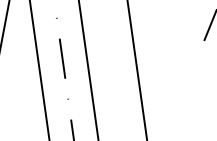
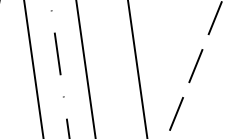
line: (192, 70) -> (195, 66), added
line: (174, 115) -> (176, 114), added

